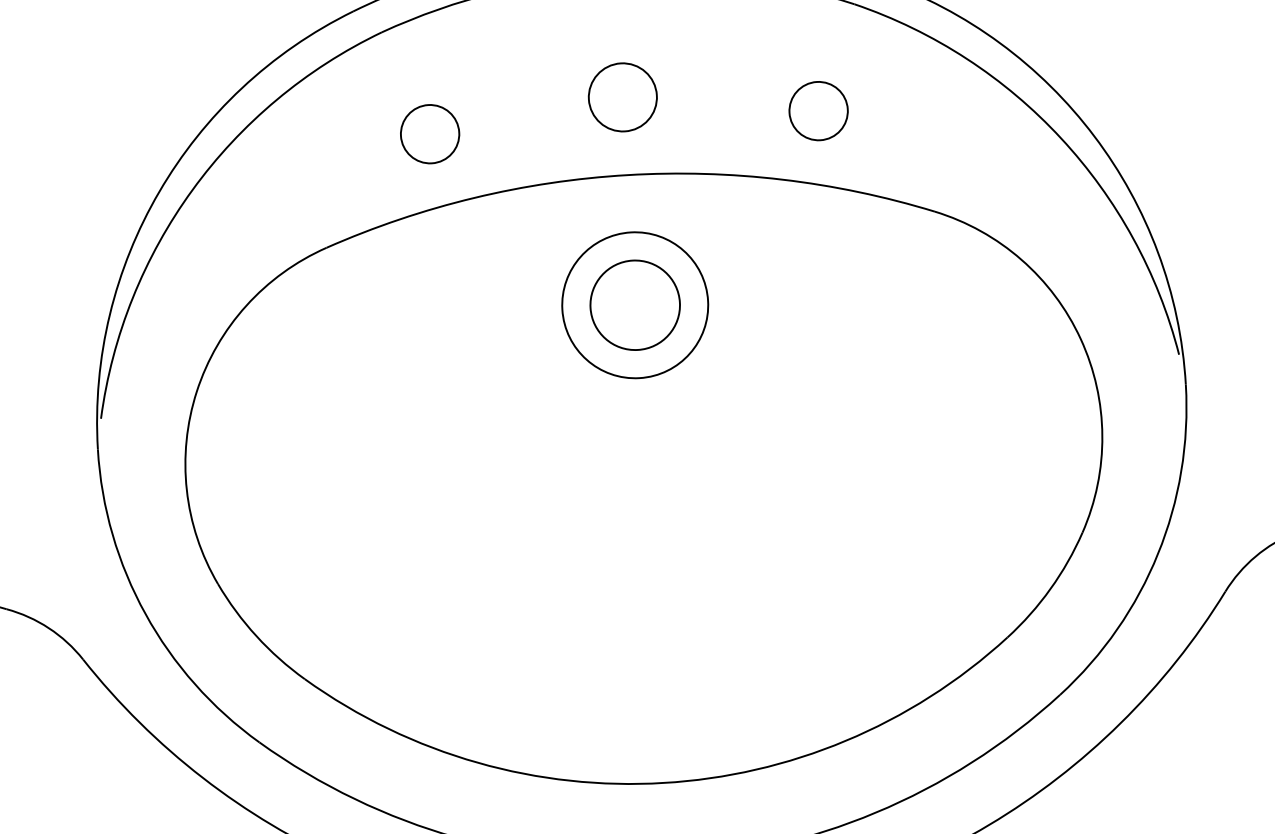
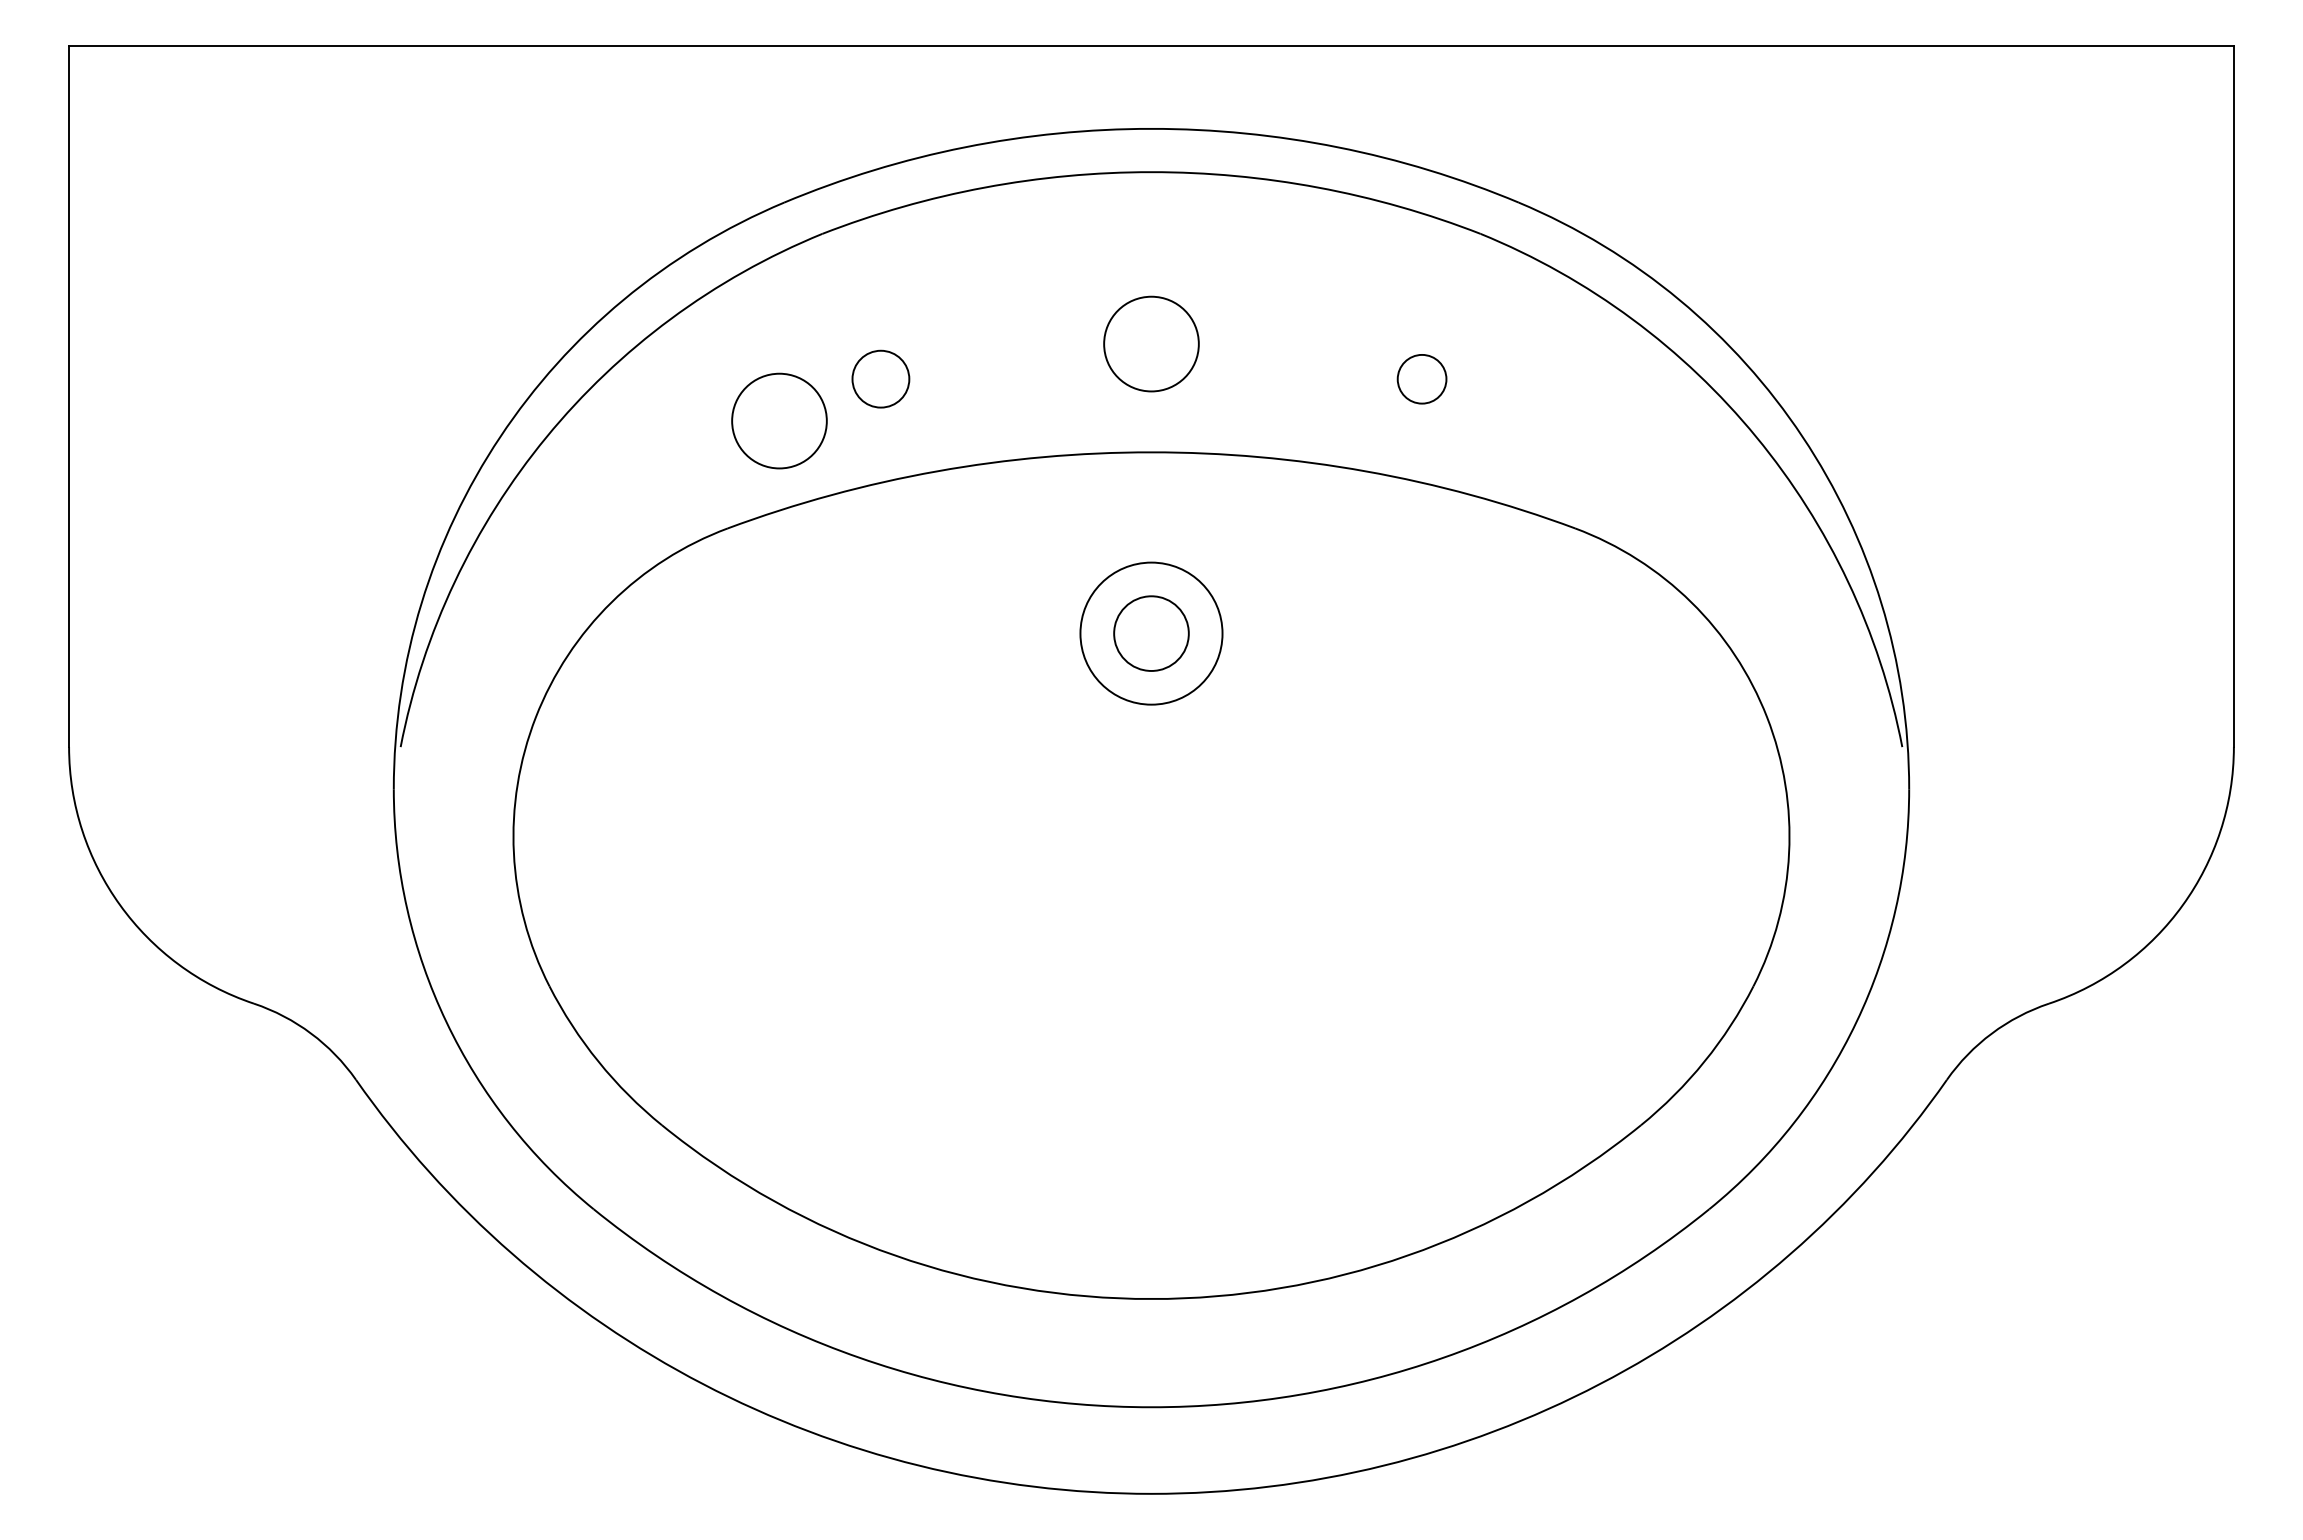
circle: (818, 110) -> (1421, 378), size x0.6
circle: (429, 133) -> (880, 378), size x0.7
circle: (359, 168) -> (779, 420), added
circle: (635, 305) -> (1151, 633), size x0.6
circle: (635, 305) -> (1151, 633), size x0.7

